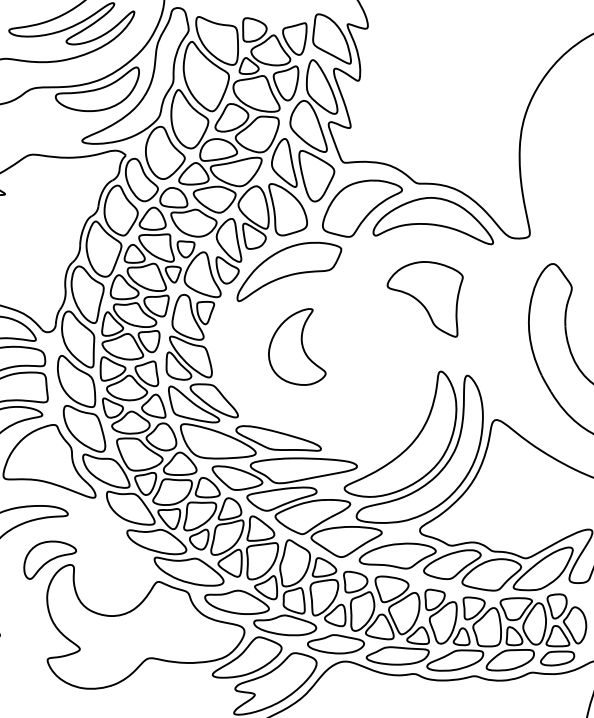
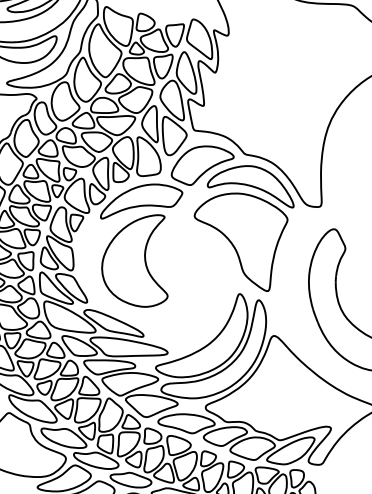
part: (424, 299) -> (236, 239), size x1.67
part: (297, 346) -> (138, 258), size x1.67

